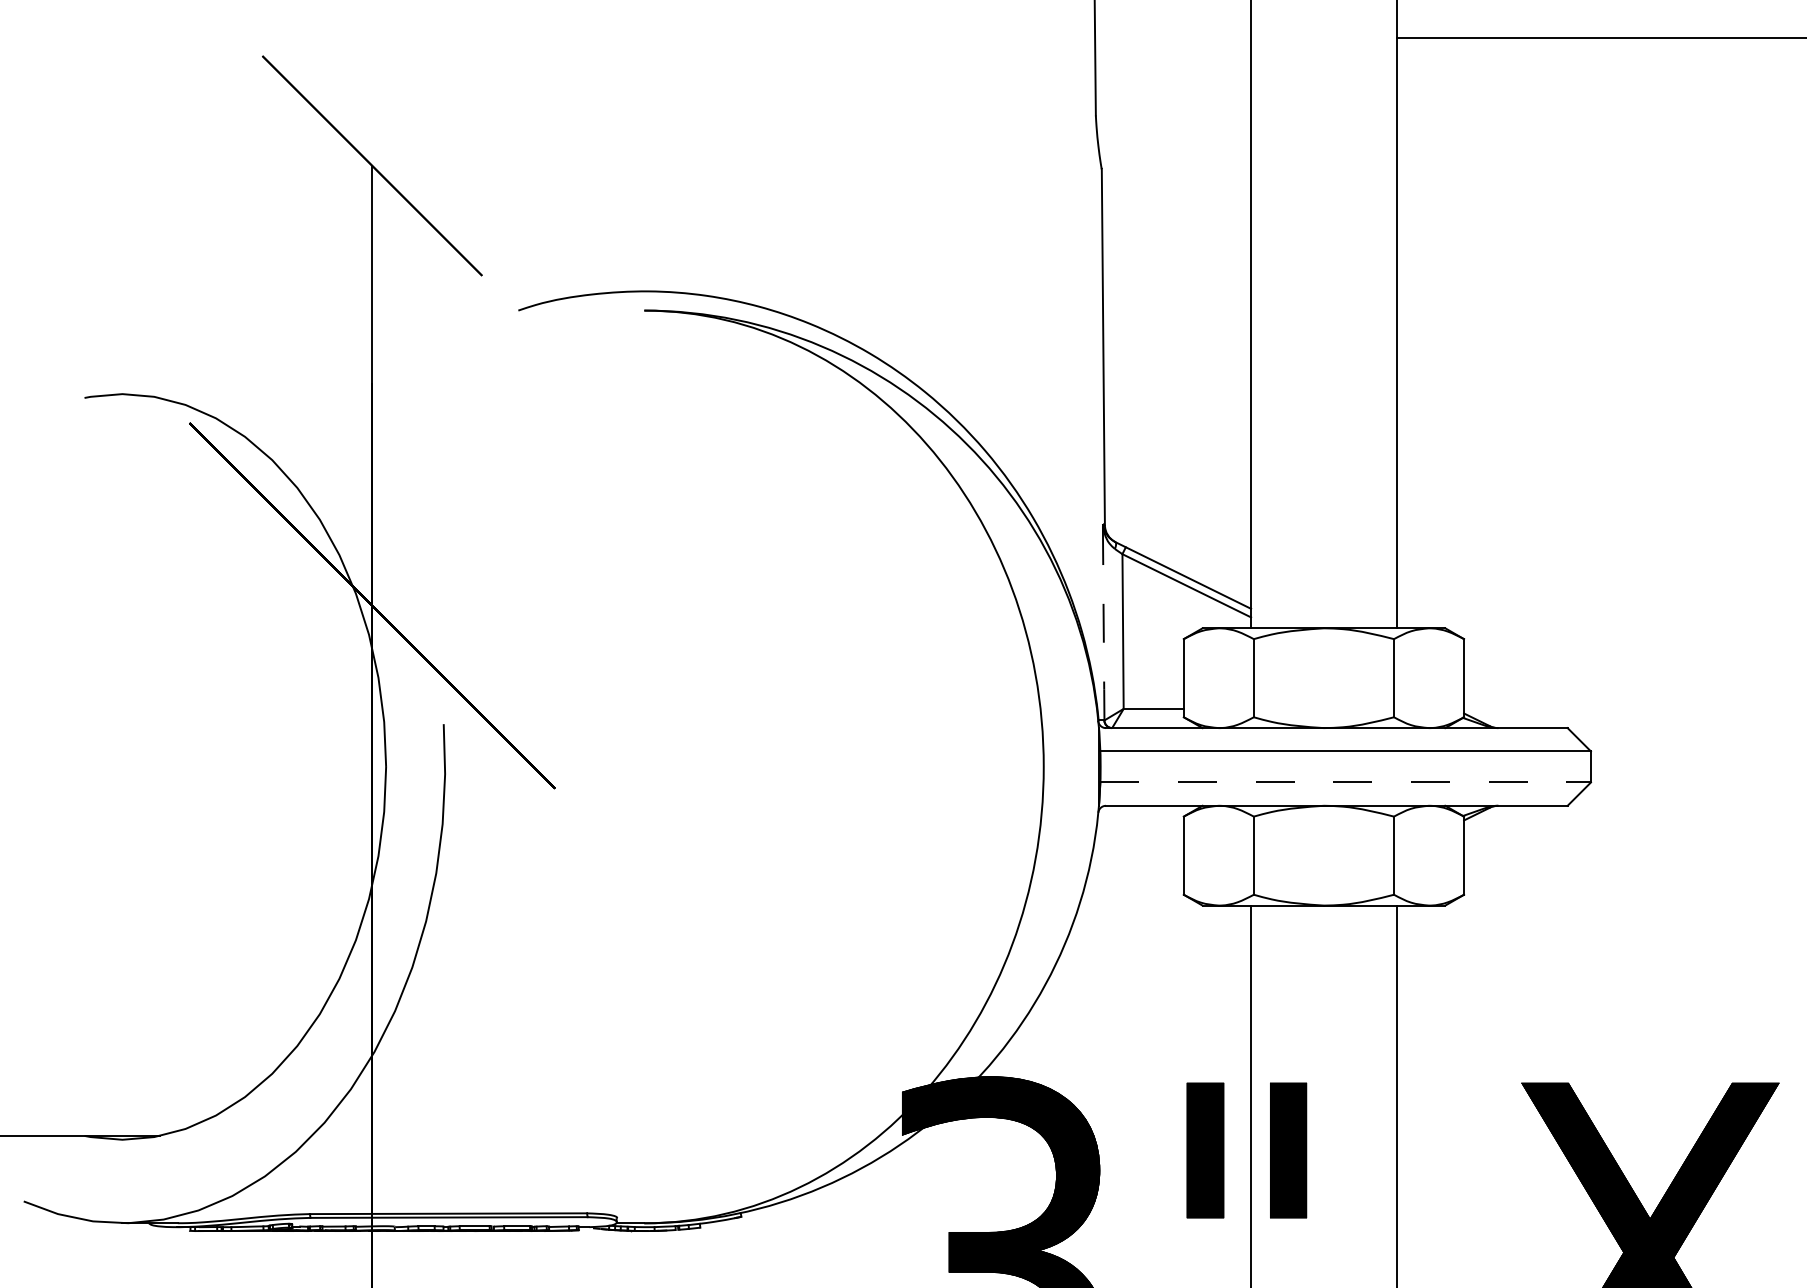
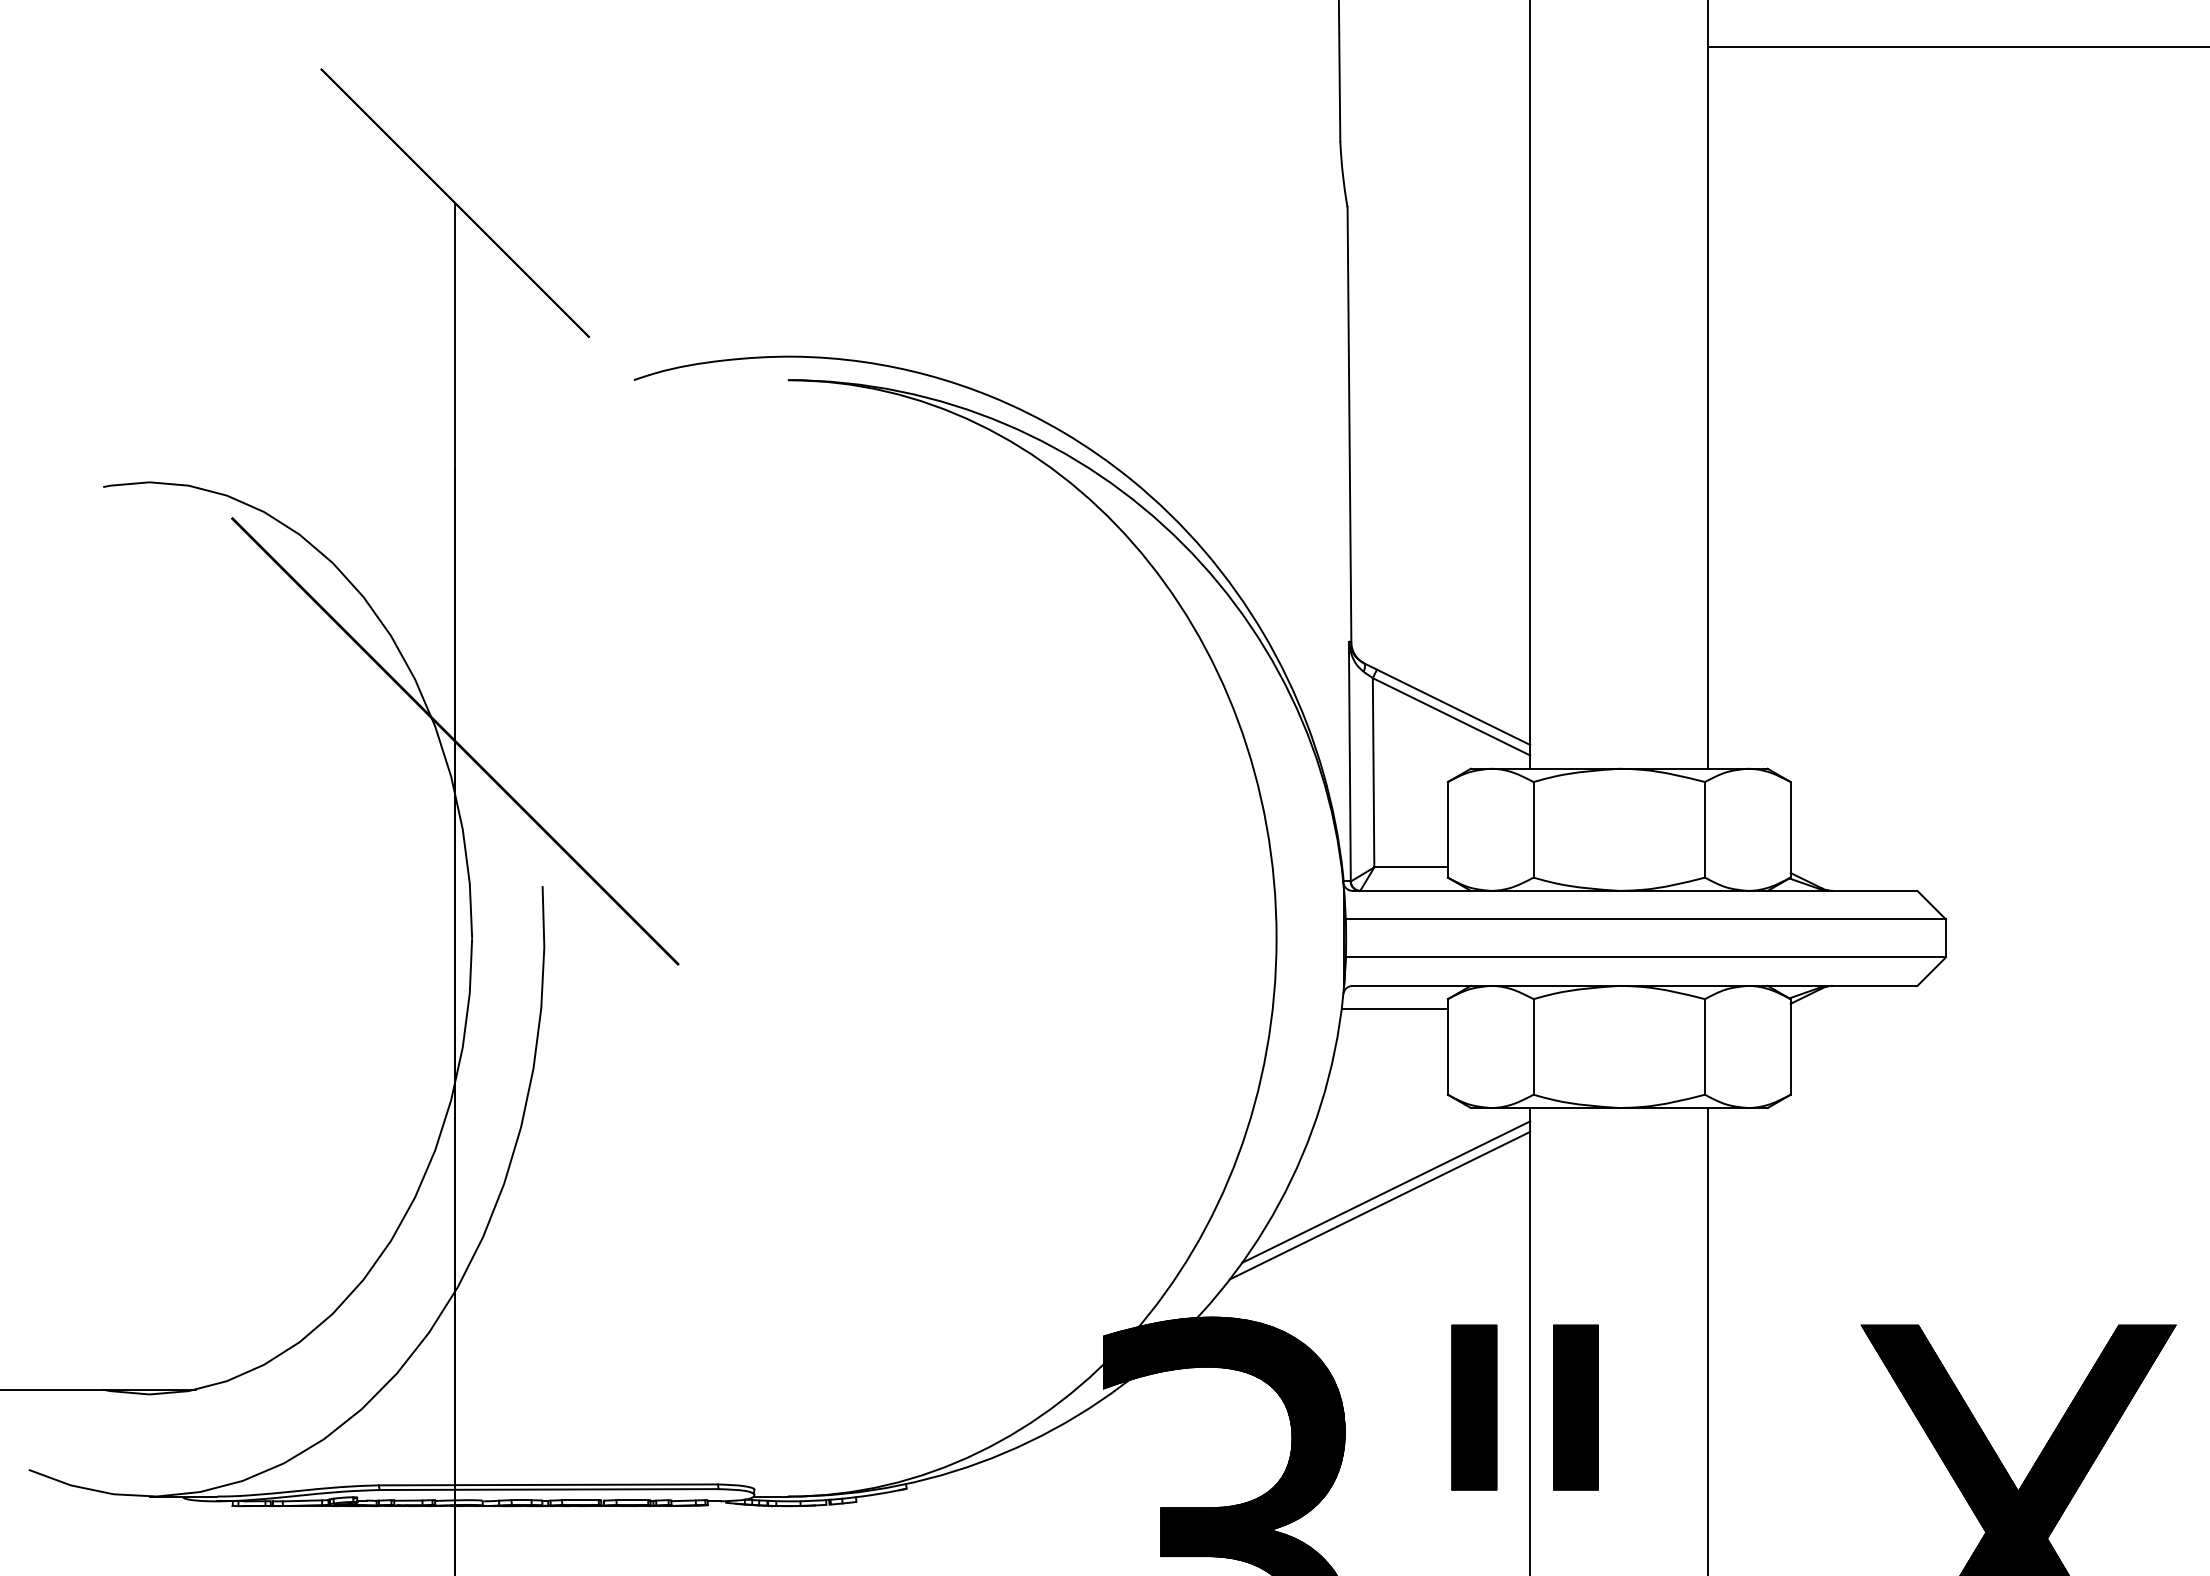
line: (1103, 622) -> (1349, 761), dashed -> solid
line: (1346, 782) -> (1646, 957), dashed -> solid
line: (1140, 825) -> (1394, 1009), added
line: (1133, 973) -> (1386, 1191), added
line: (1127, 985) -> (1379, 1205), added

